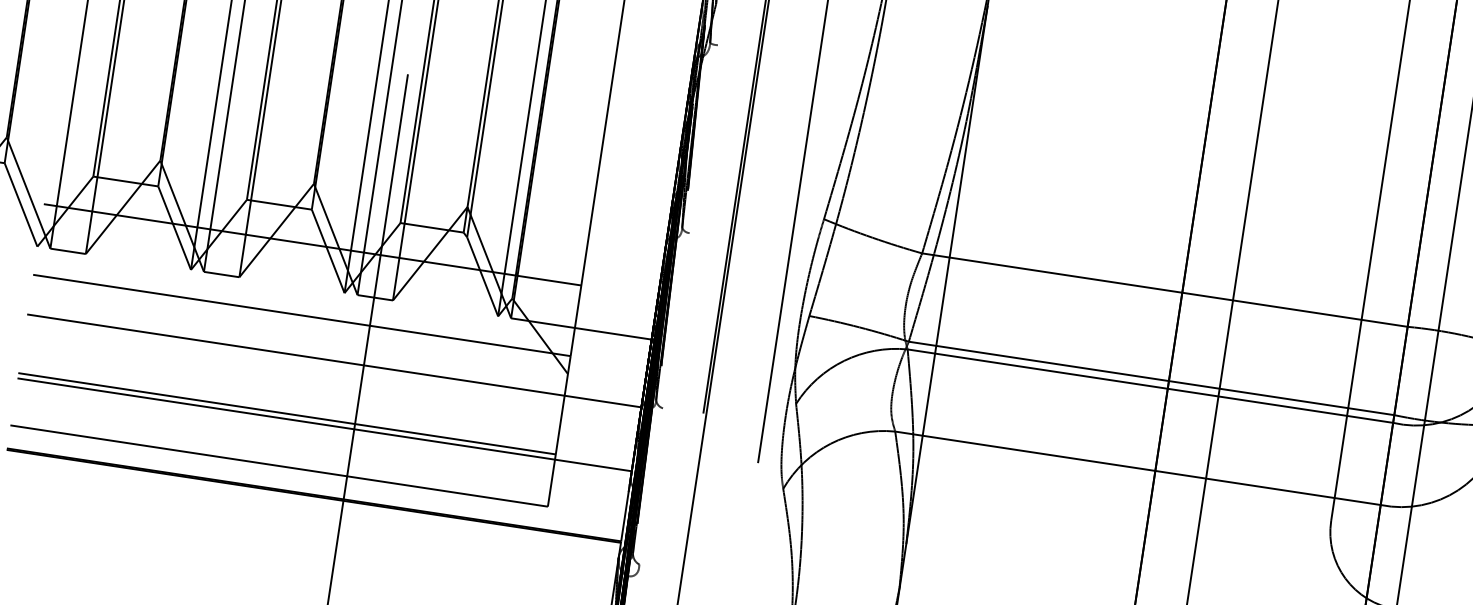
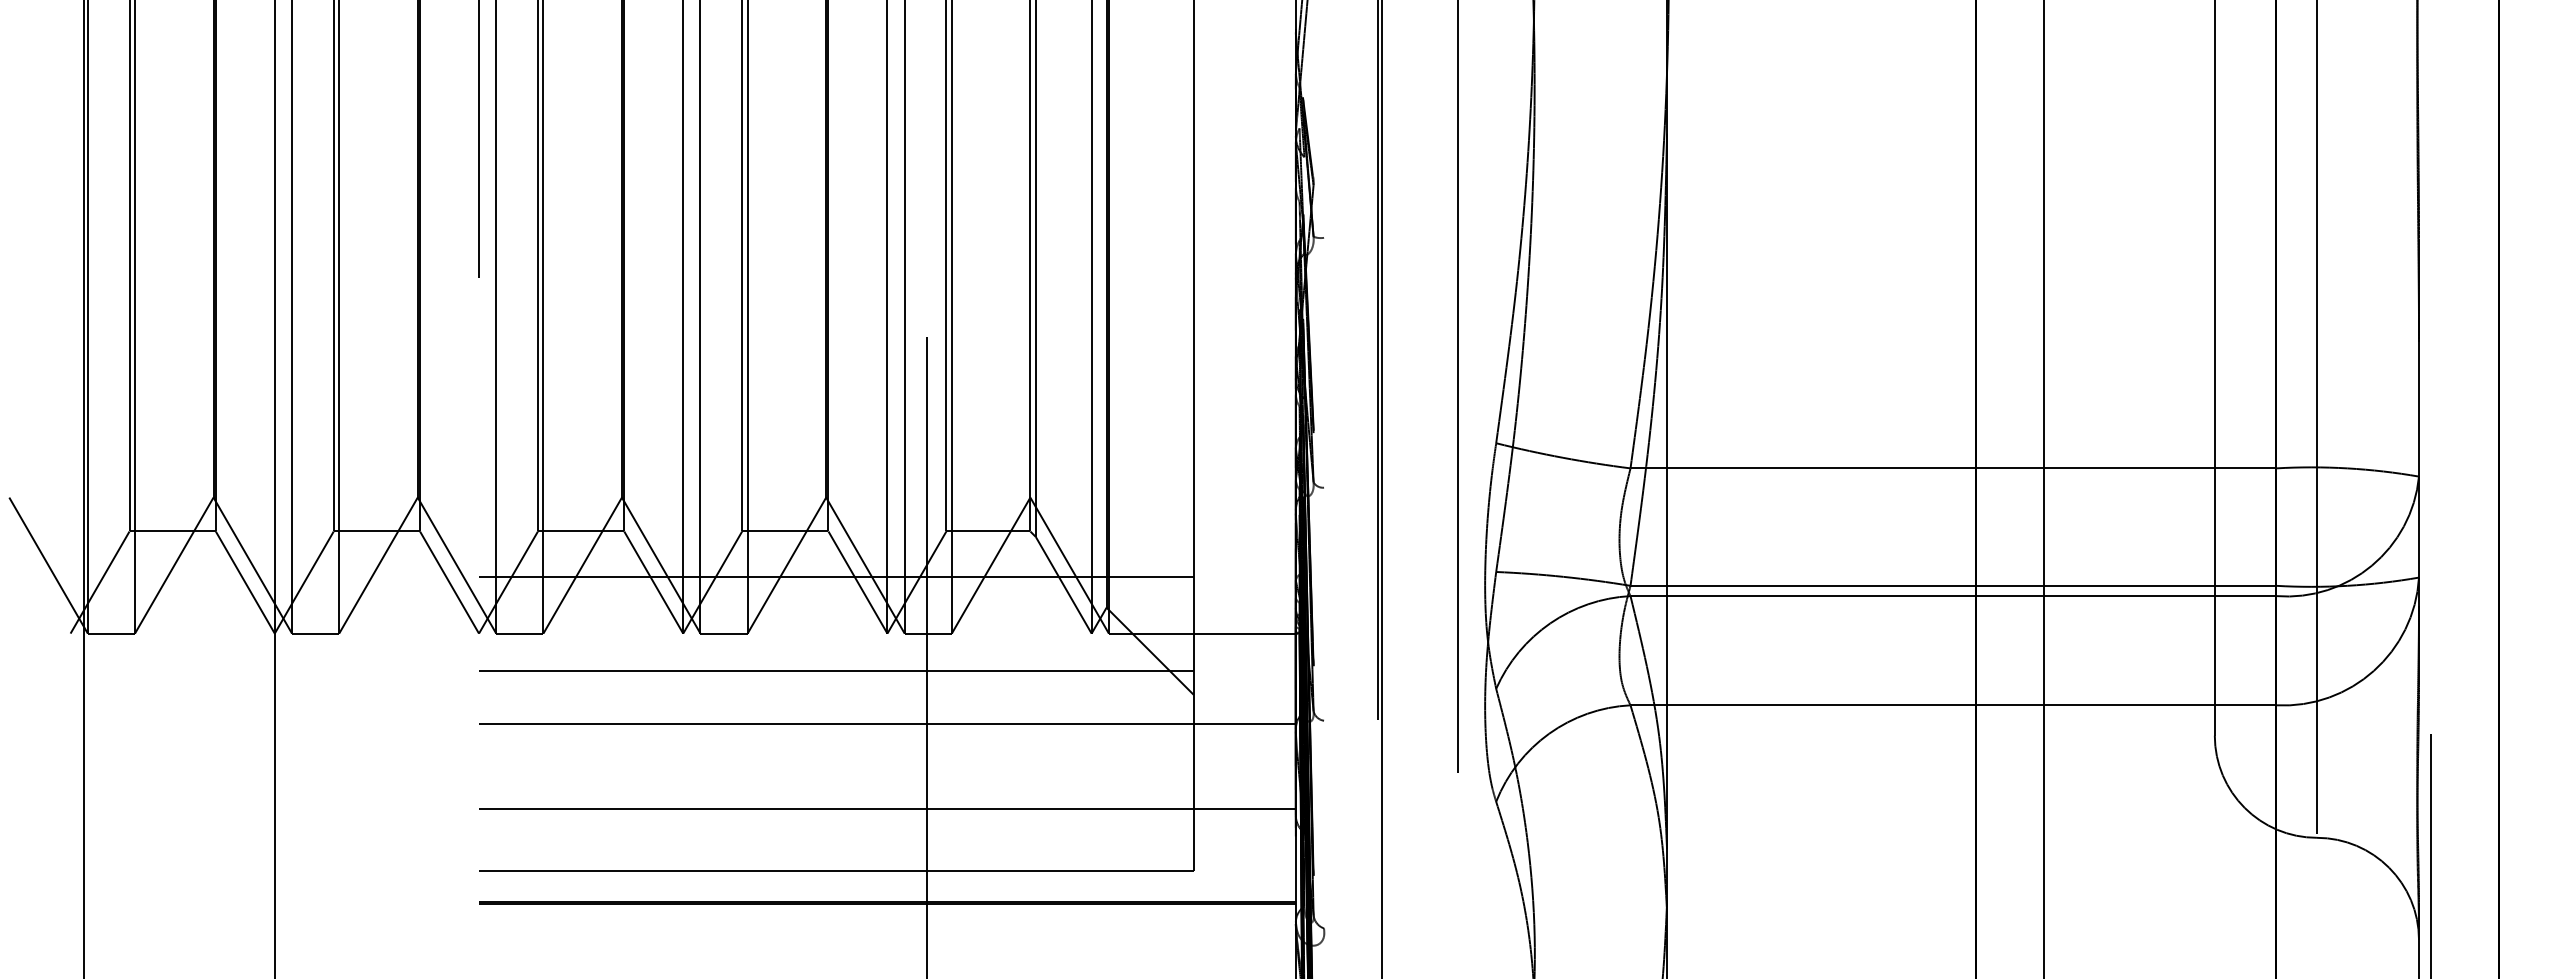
line: (287, 413) -> (836, 801), removed

